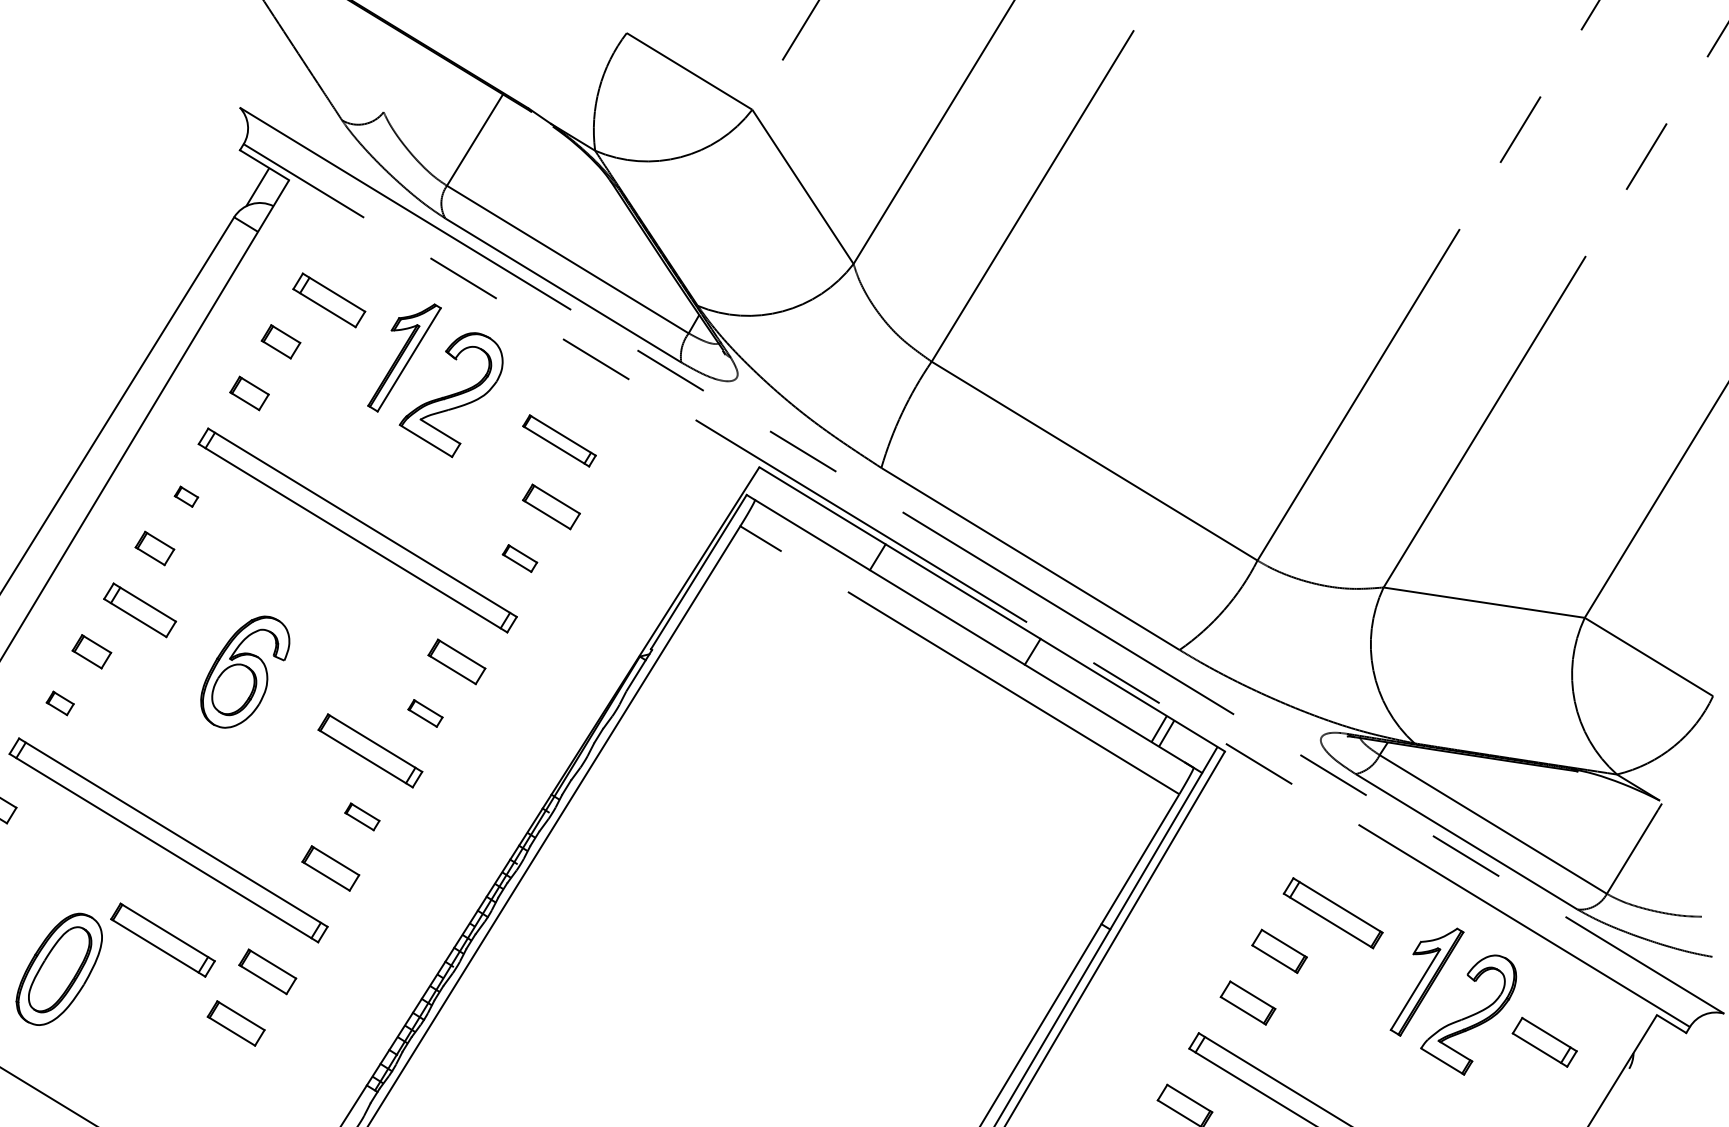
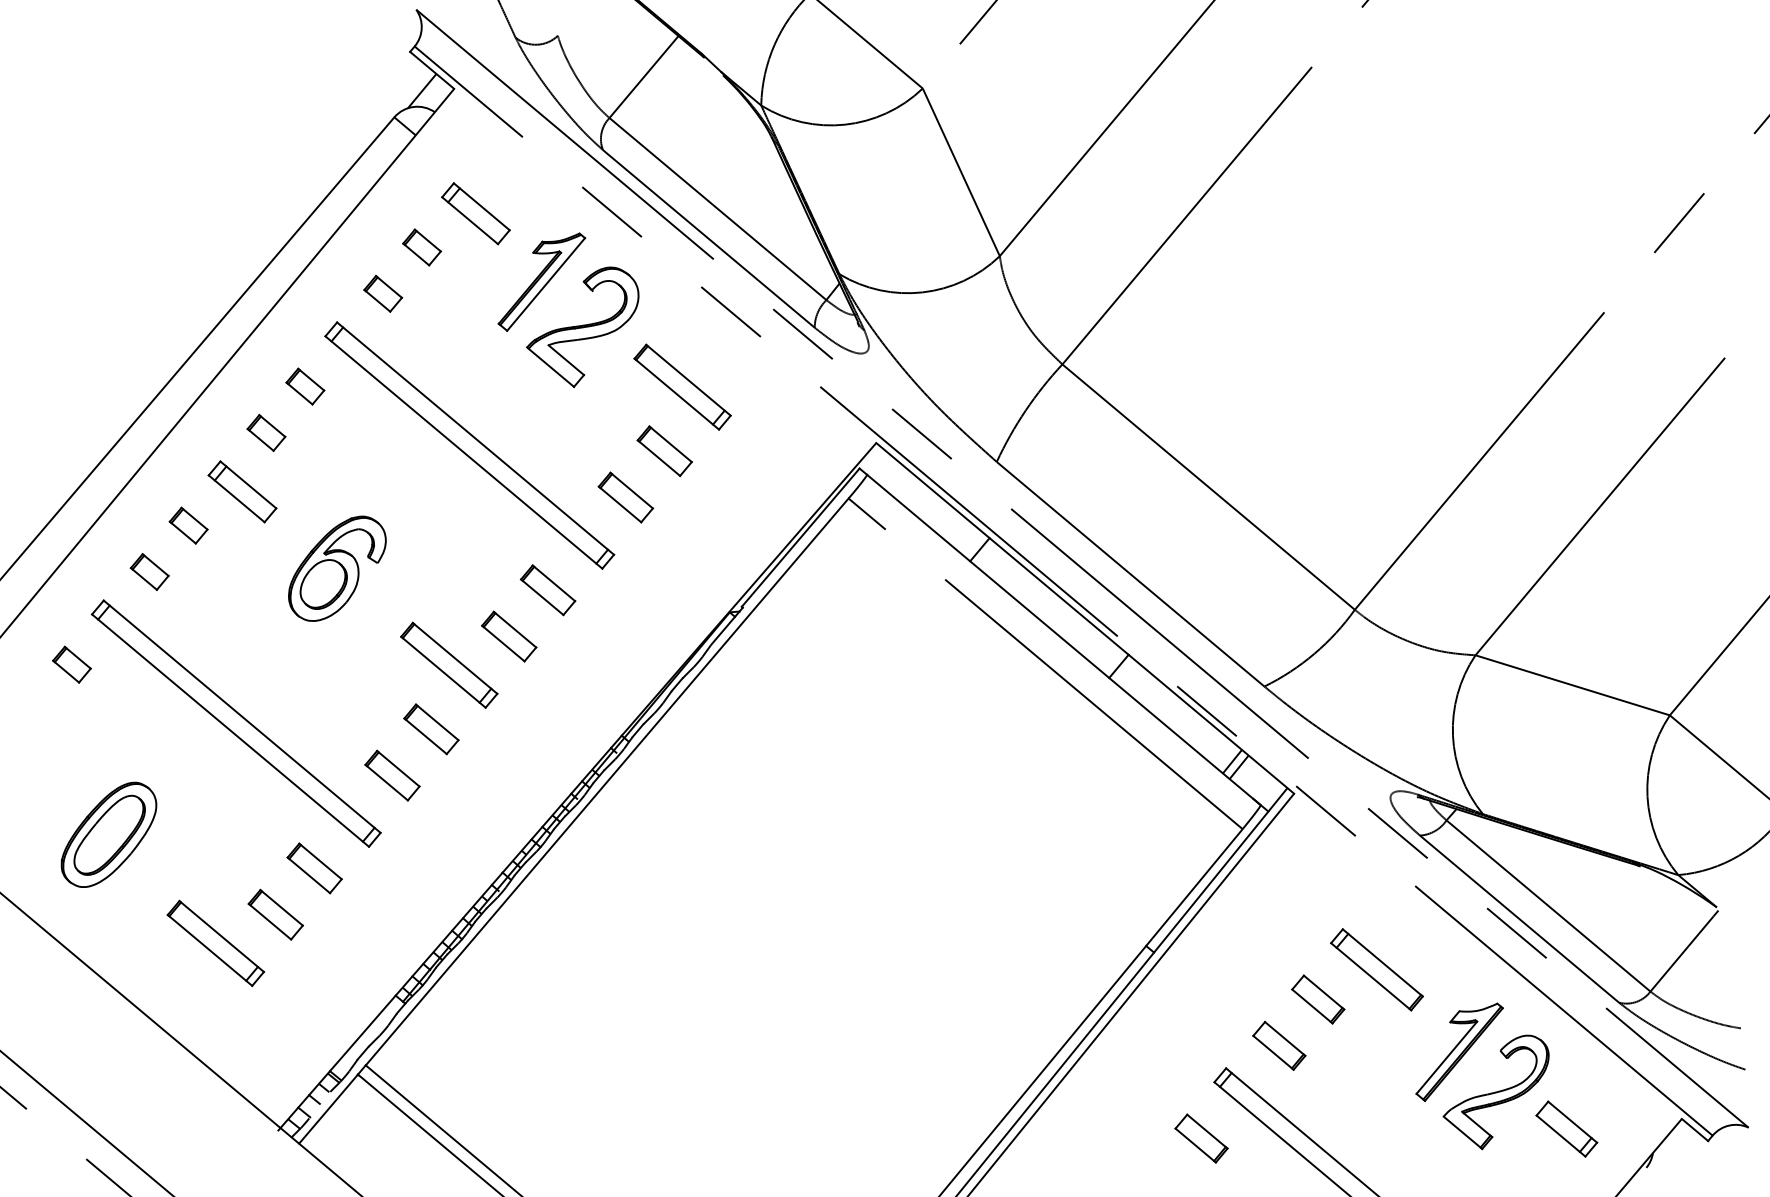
part: (559, 440) -> (682, 386), size x1.43
part: (186, 496) -> (305, 386), size x1.67
part: (519, 558) -> (625, 497), size x1.67
part: (59, 702) -> (149, 571), size x1.43
part: (425, 713) -> (509, 636), size x1.67
part: (362, 817) -> (431, 729), size x1.67
part: (162, 940) -> (215, 943), moved

